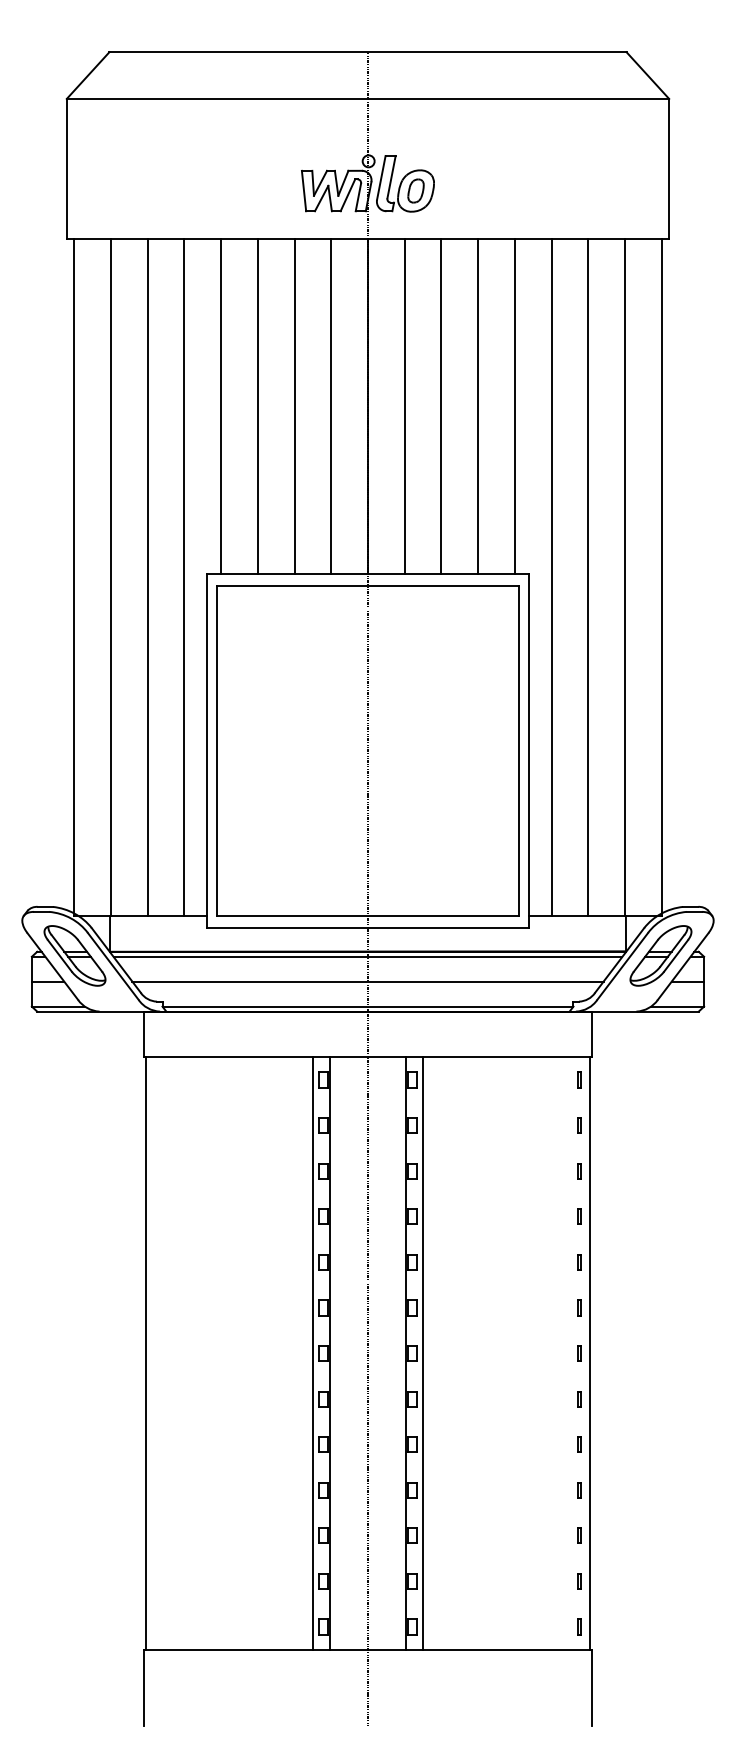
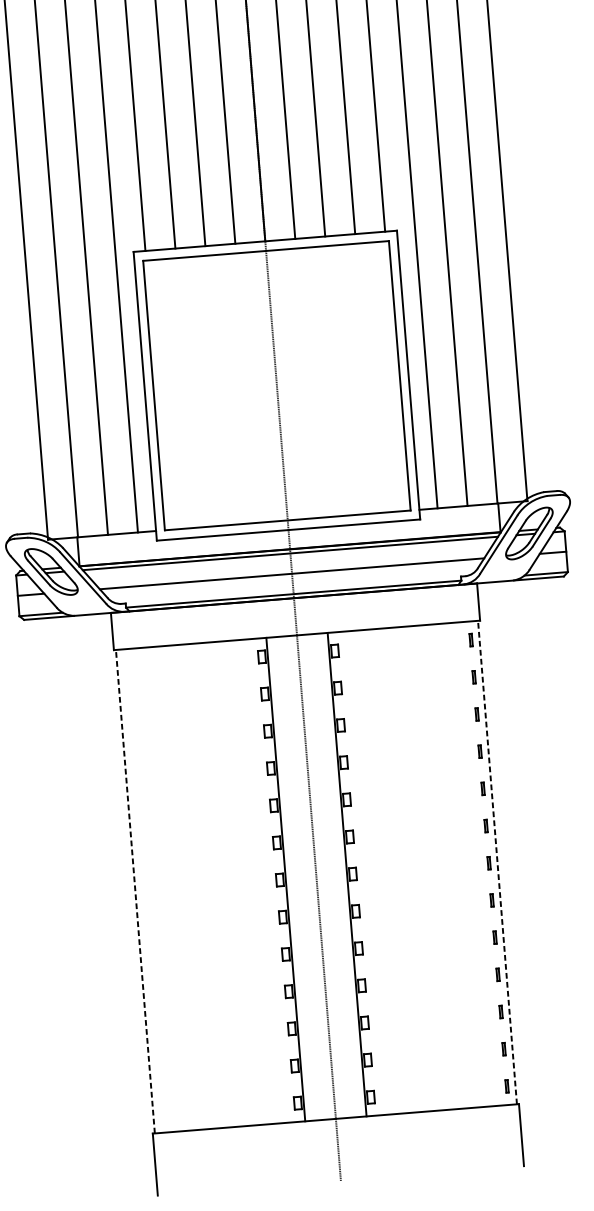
line: (146, 1353) -> (135, 891), solid -> dashed
line: (313, 1353) -> (272, 880), removed
line: (422, 1353) -> (360, 873), removed
line: (589, 1353) -> (497, 862), solid -> dashed

